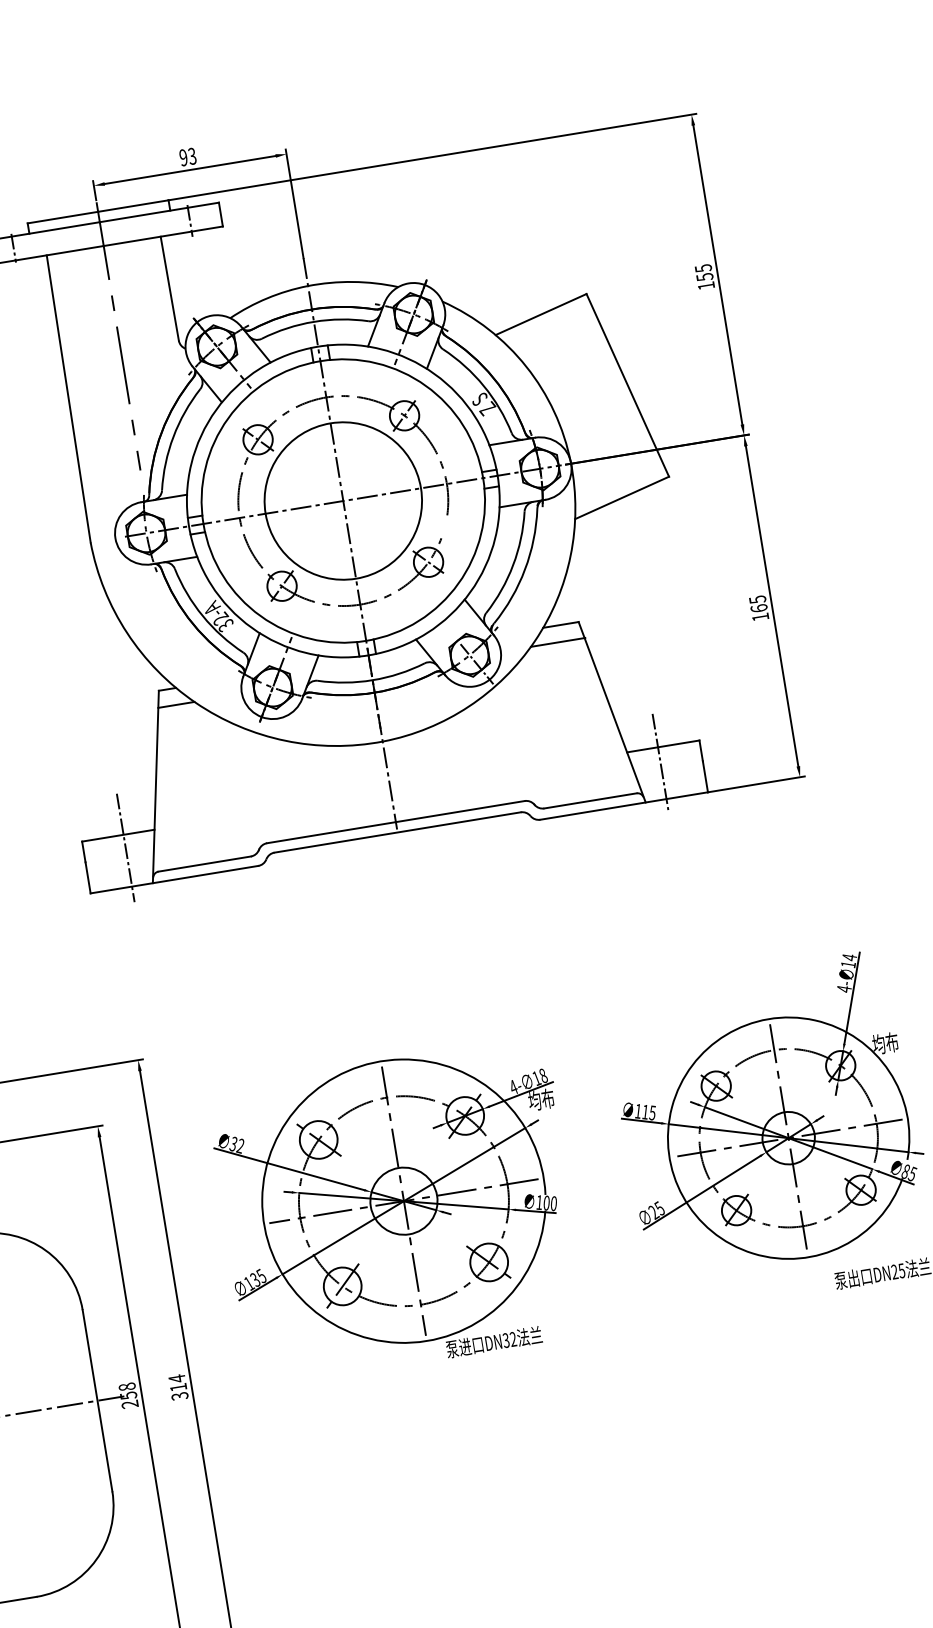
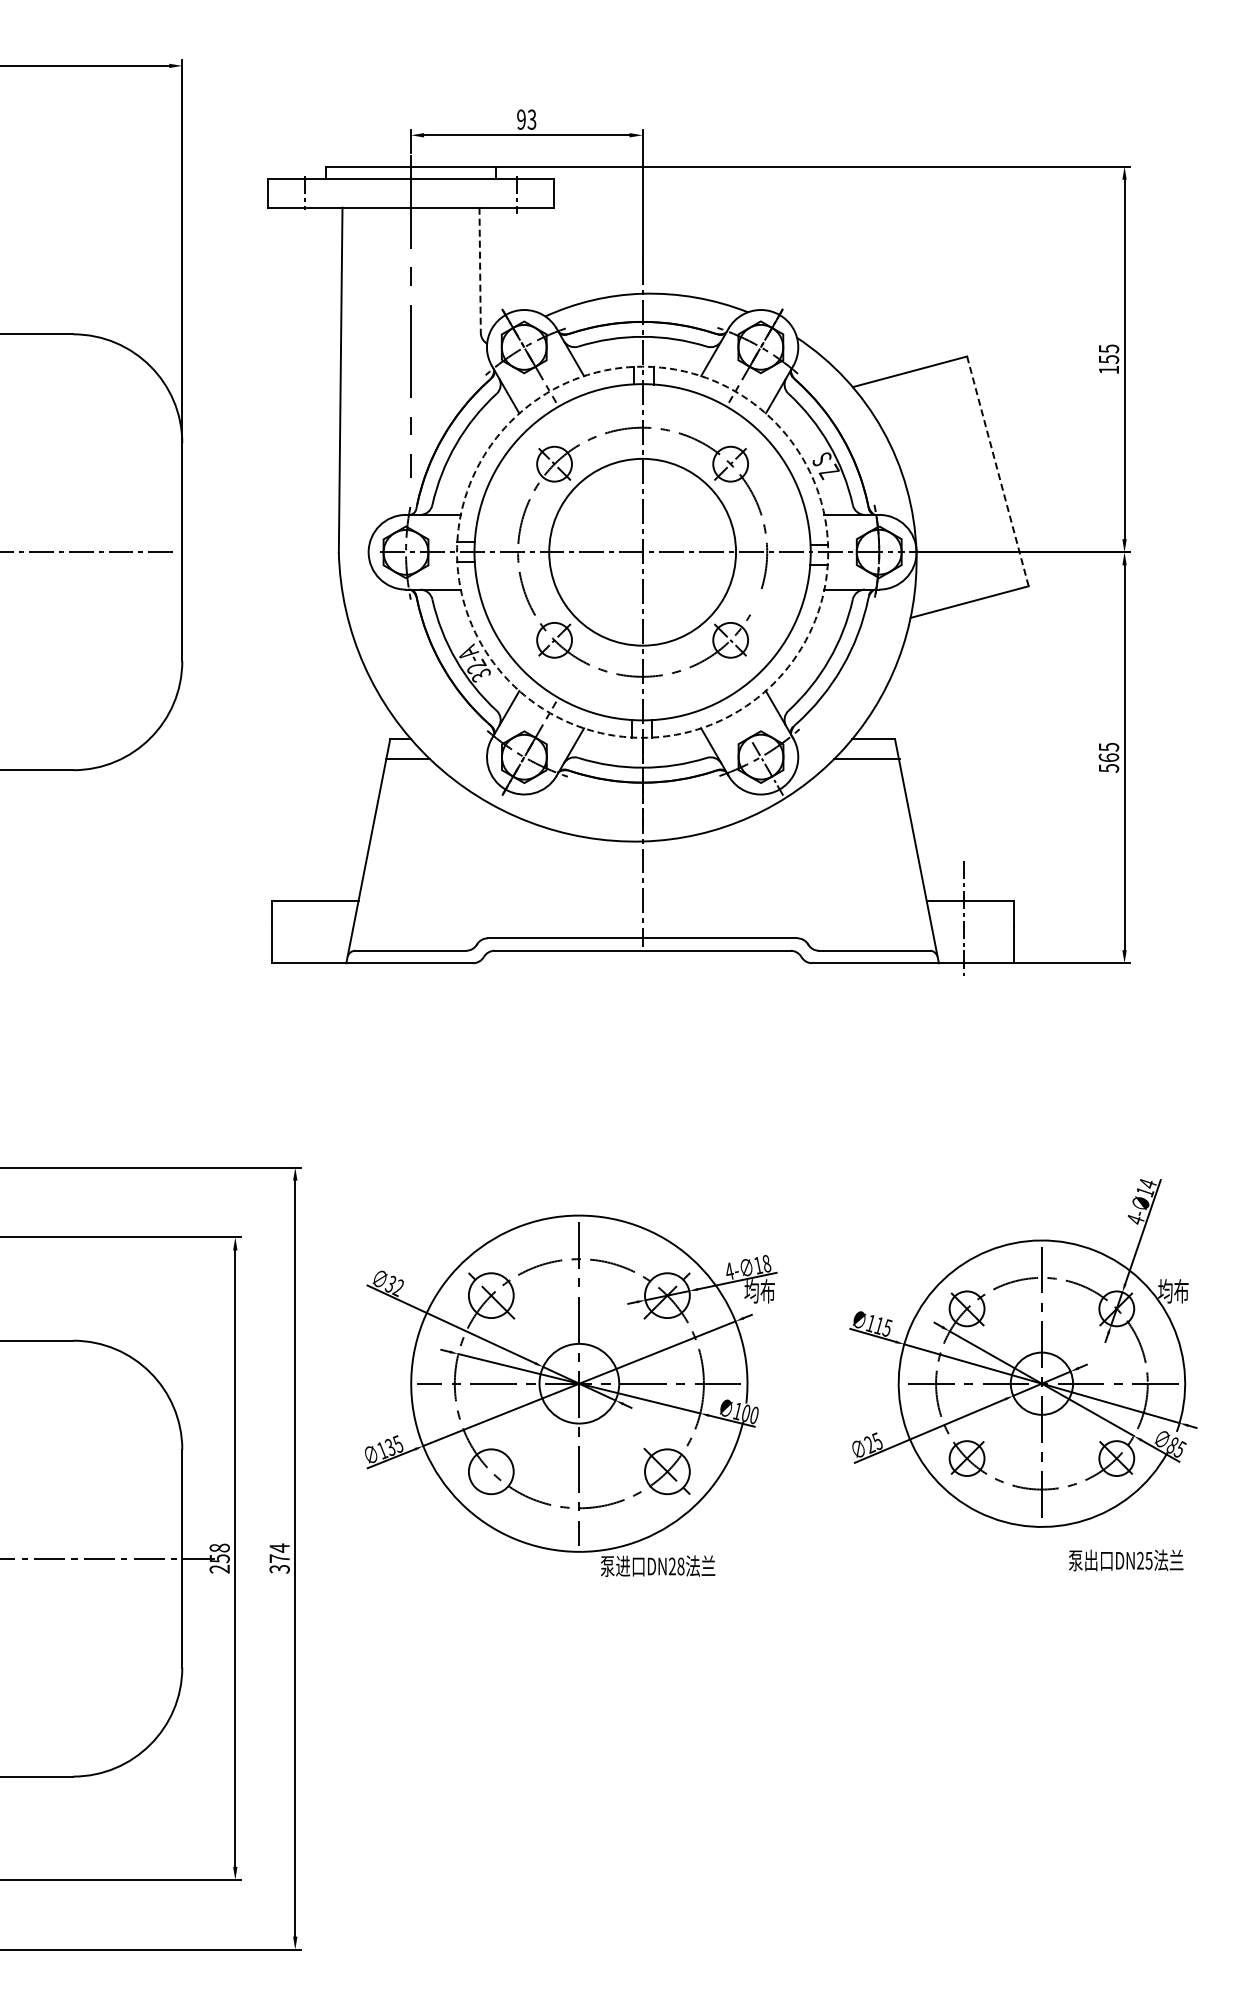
line: (170, 288) -> (480, 270), solid -> dashed
line: (627, 385) -> (997, 471), solid -> dashed
circle: (343, 500) -> (642, 551), solid -> dashed
text: (761, 617) -> (1109, 768), 165 -> 565
line: (125, 847) -> (321, 916), removed
line: (342, 1286) -> (491, 1471), removed
text: (509, 1339) -> (676, 1566), DN32 -> DN28
text: (178, 1387) -> (279, 1558), 314 -> 374

